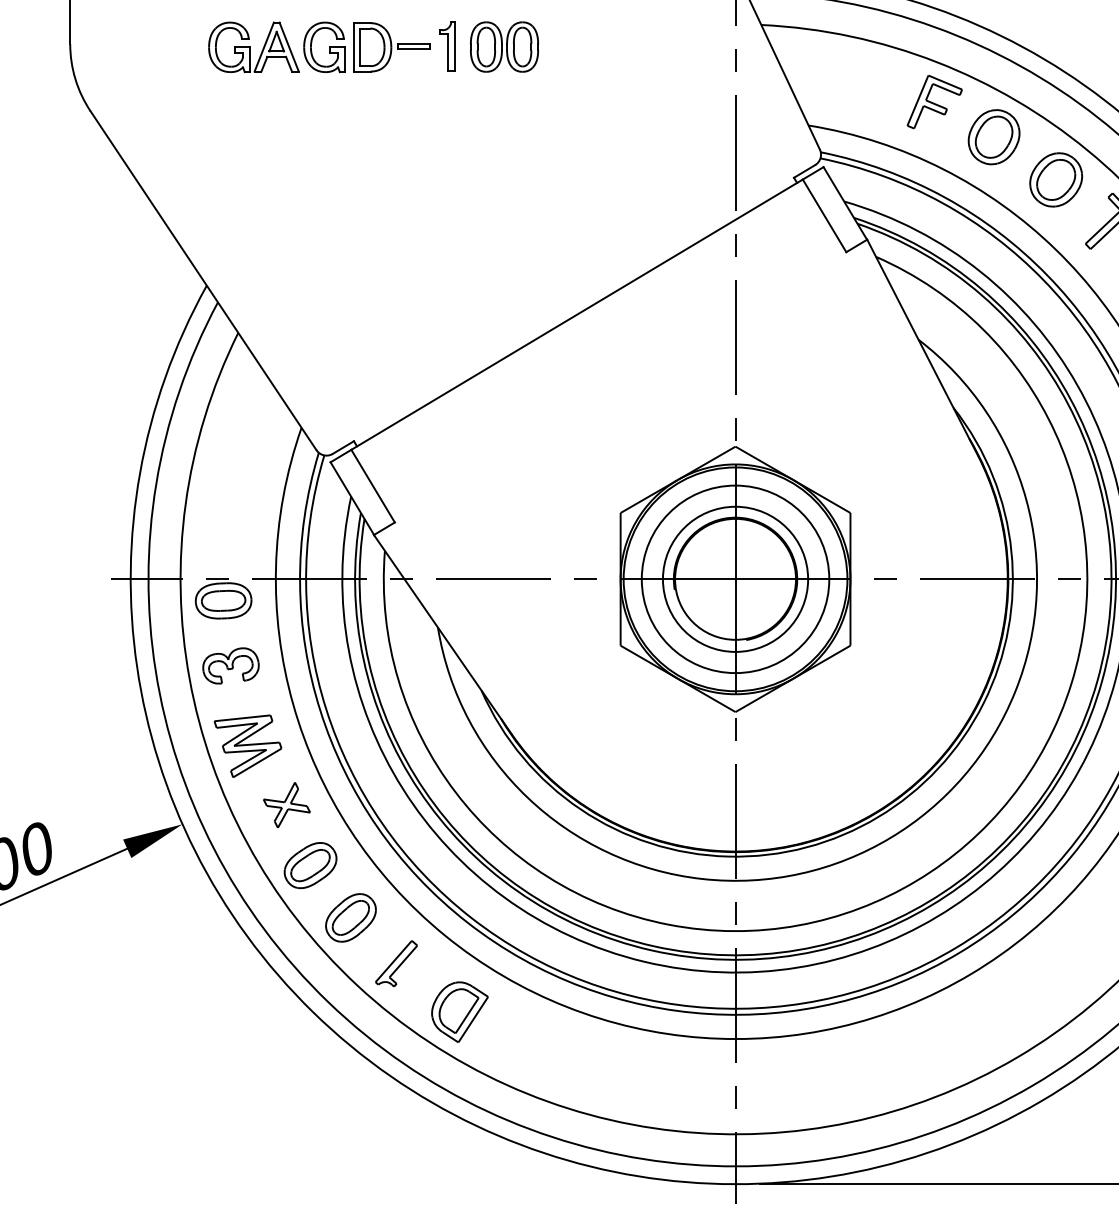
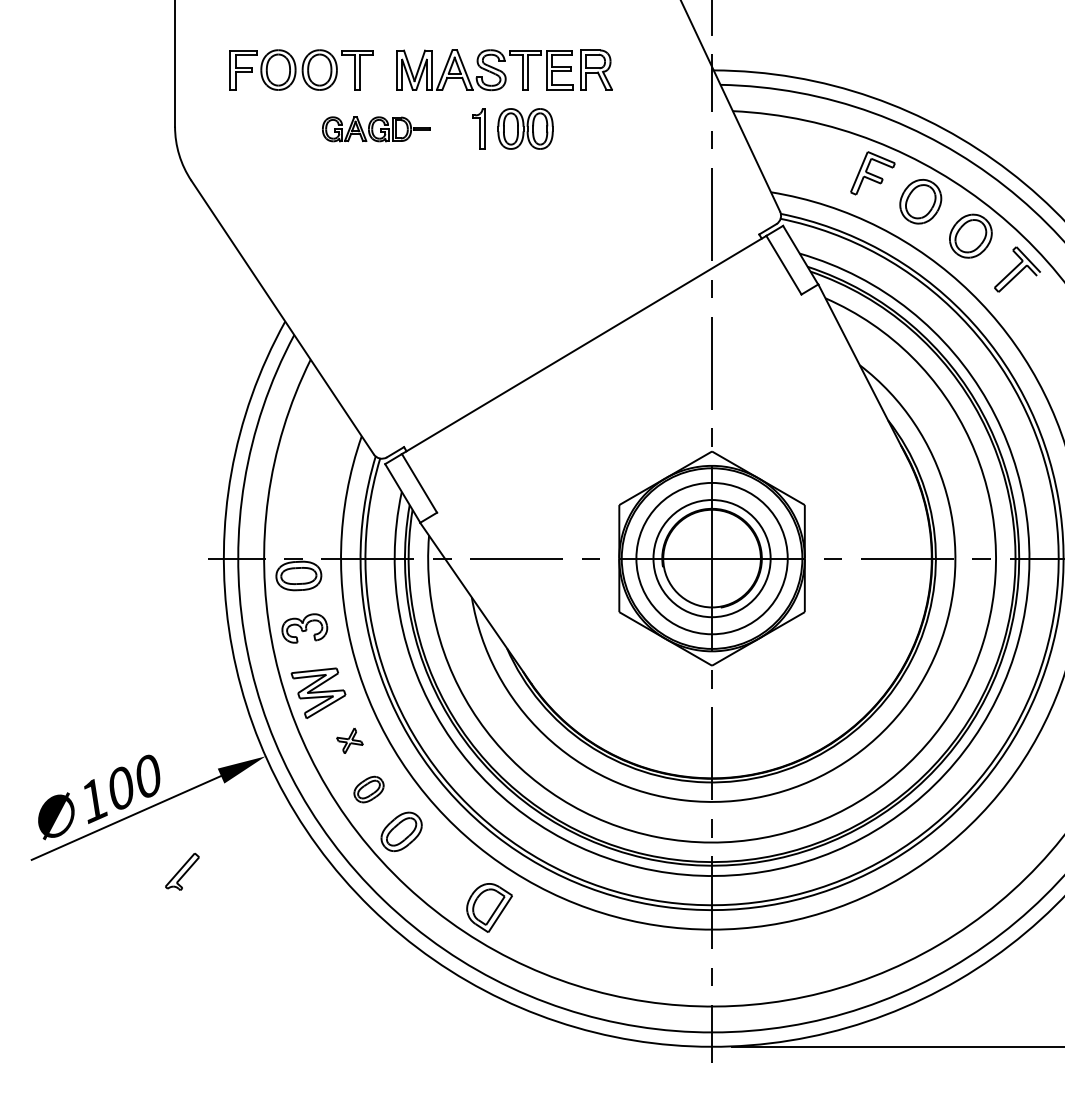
part: (319, 47) -> (376, 129), size x0.6
part: (286, 804) -> (349, 740), size x0.7
part: (309, 865) -> (368, 789), size x0.7
part: (396, 963) -> (182, 871), moved

